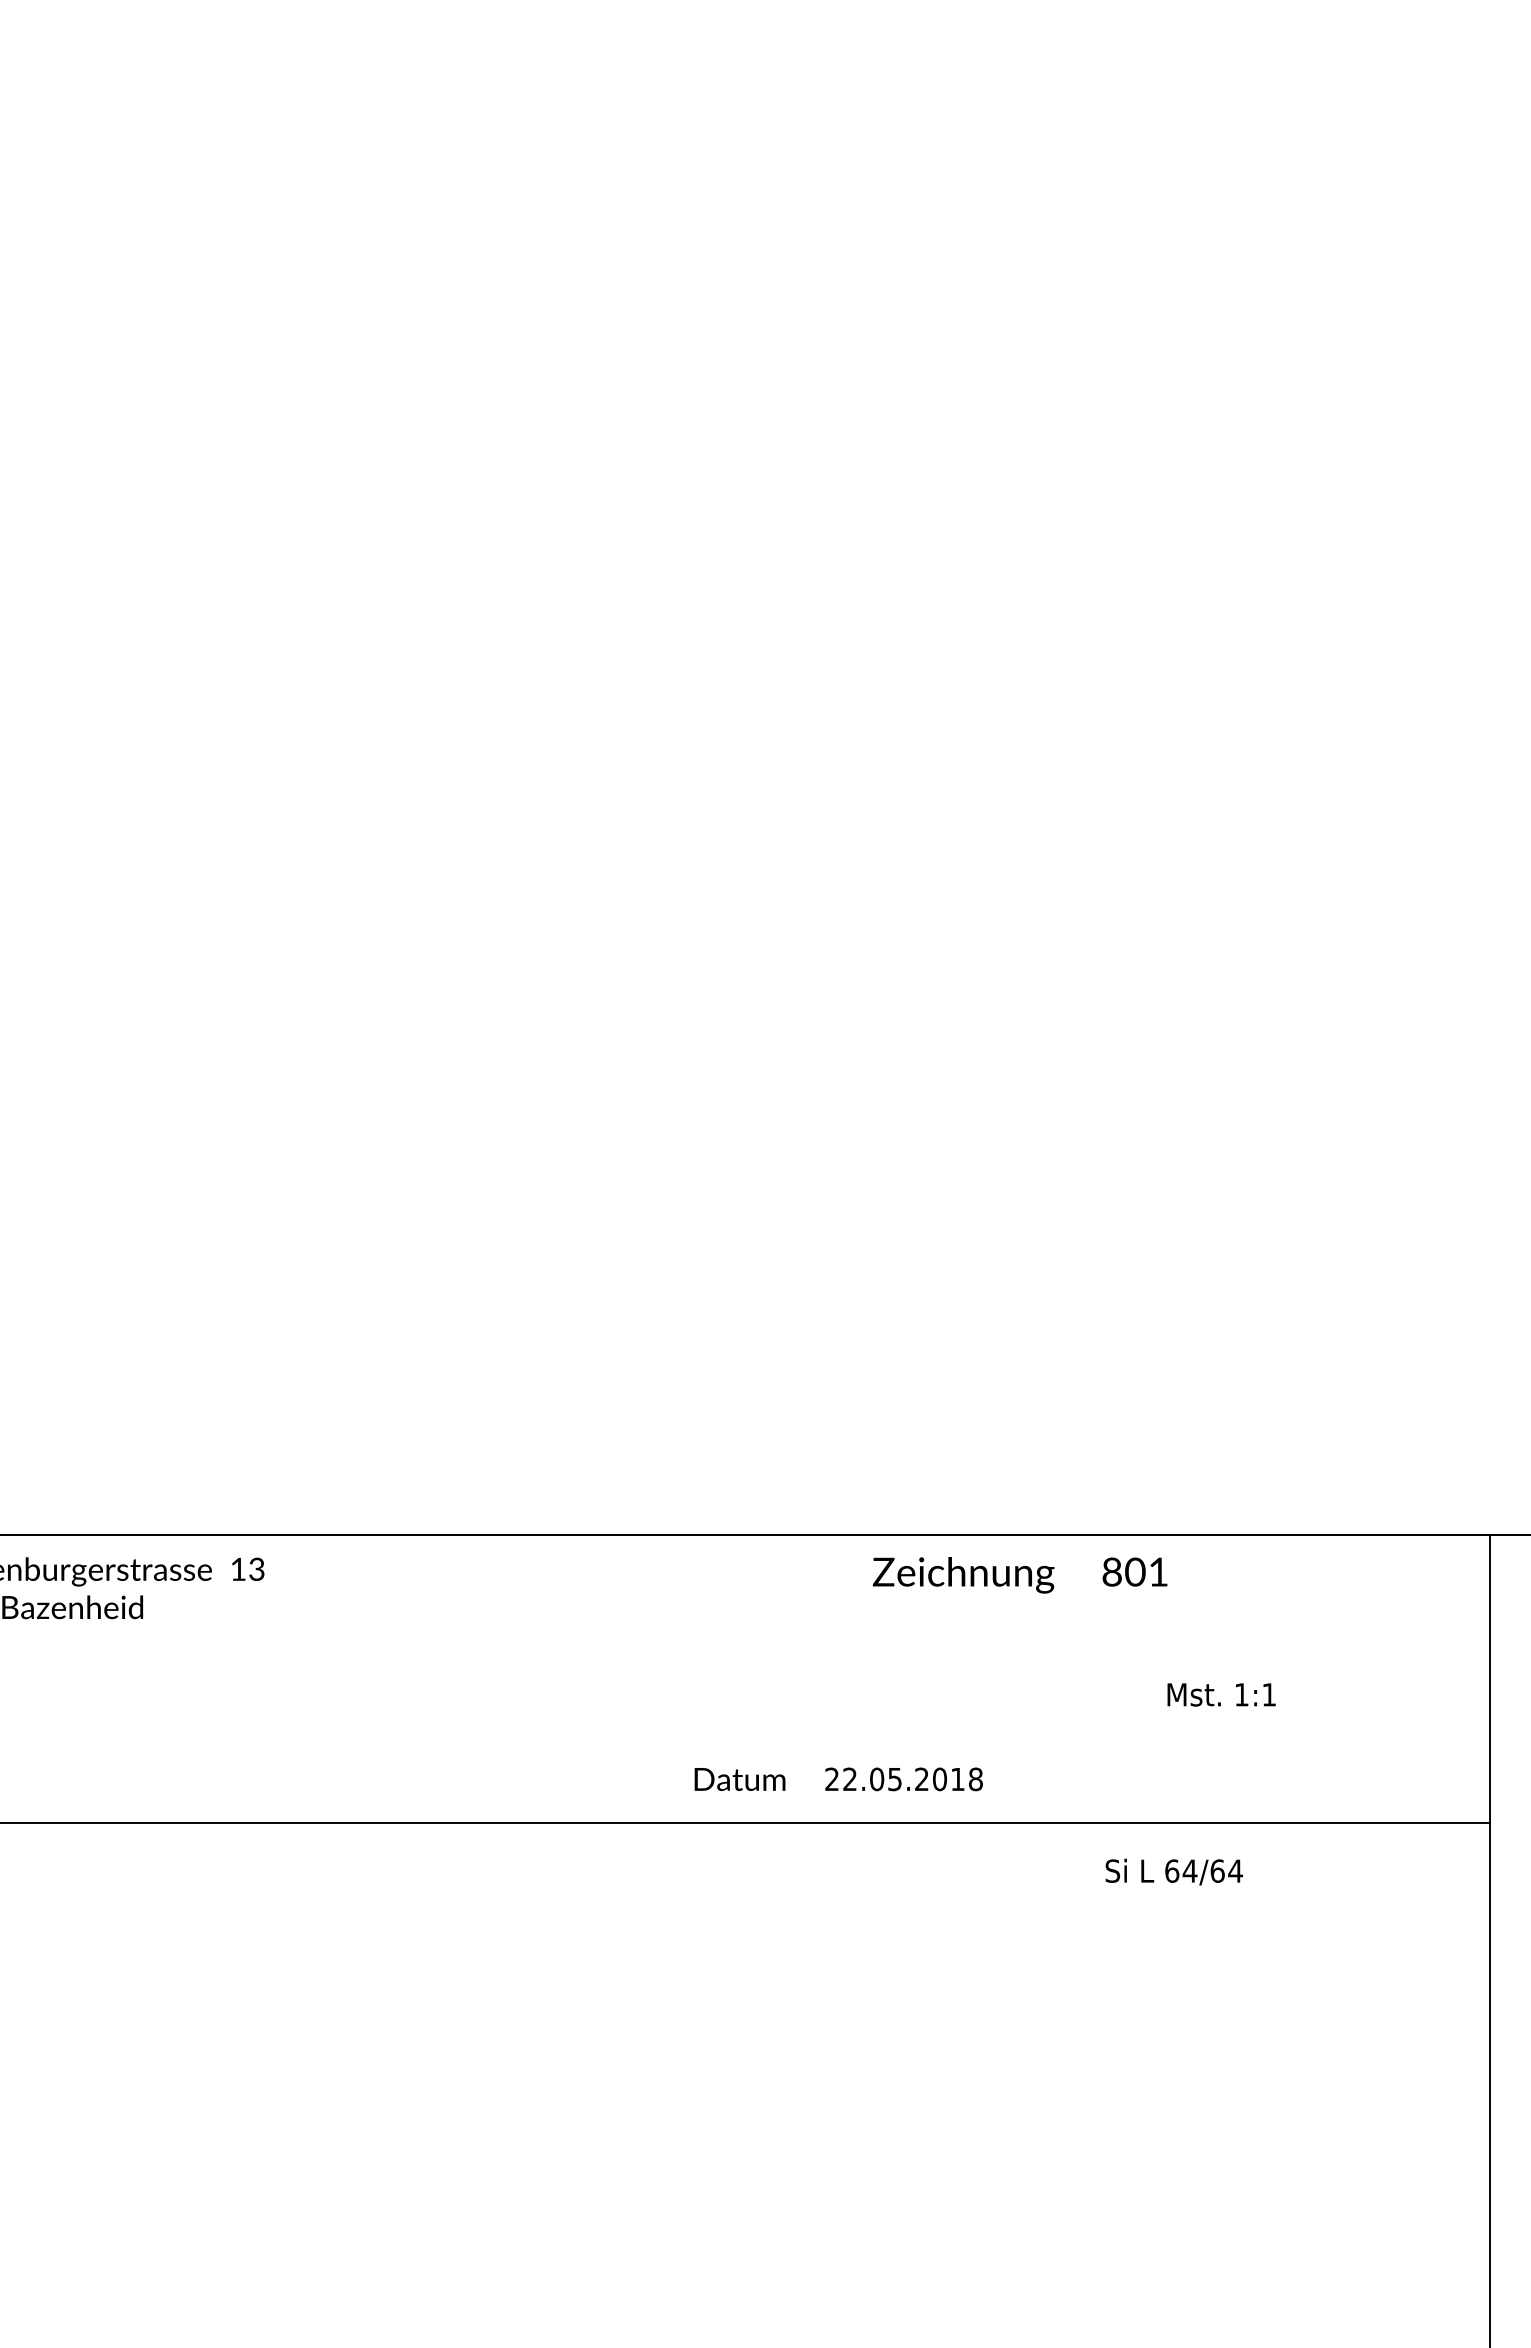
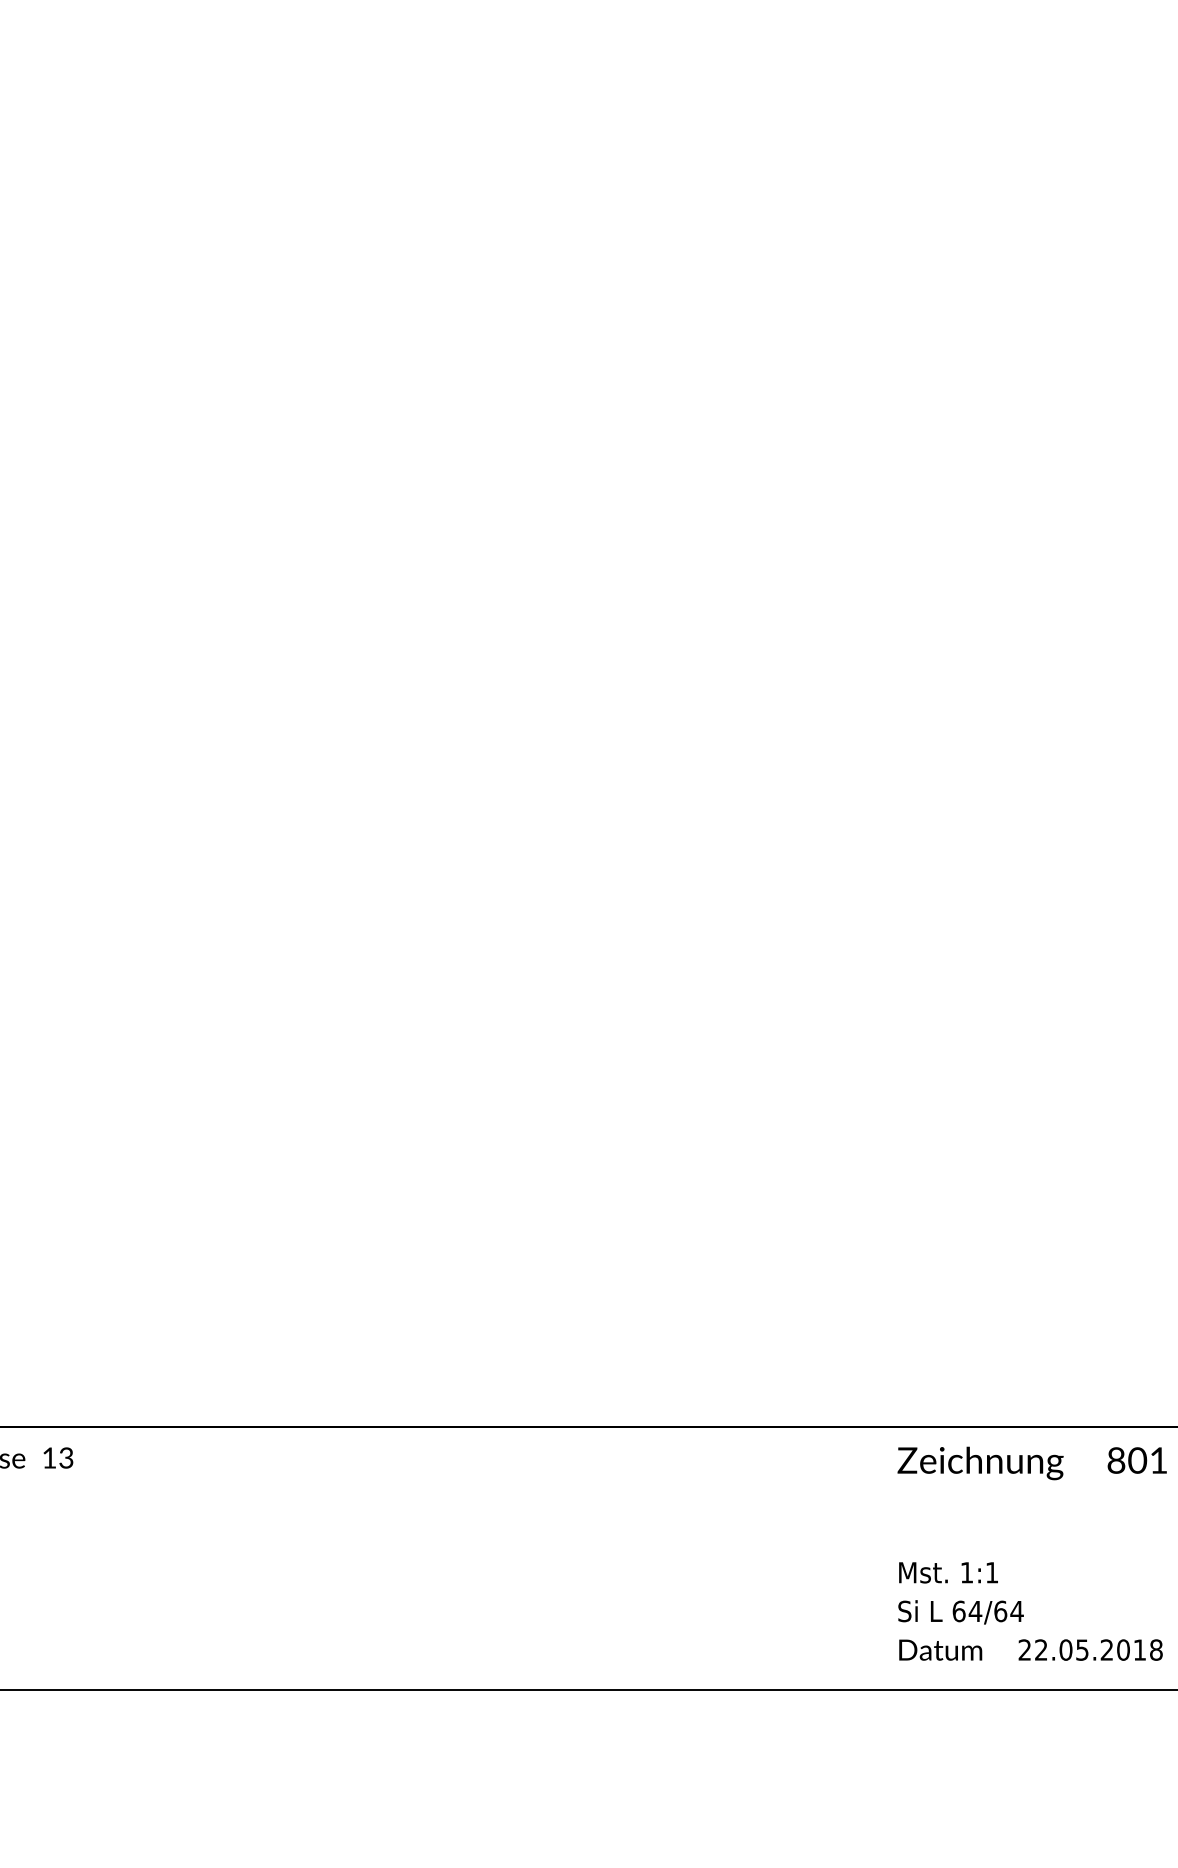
text: (1019, 1575) -> (1031, 1463), moved
text: (838, 1779) -> (1030, 1650), moved
text: (1173, 1871) -> (960, 1611), moved

